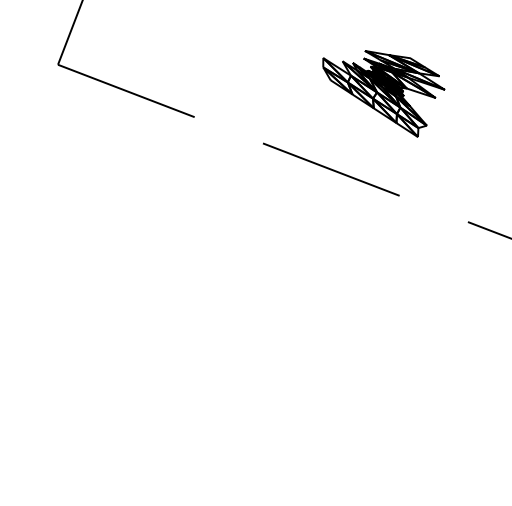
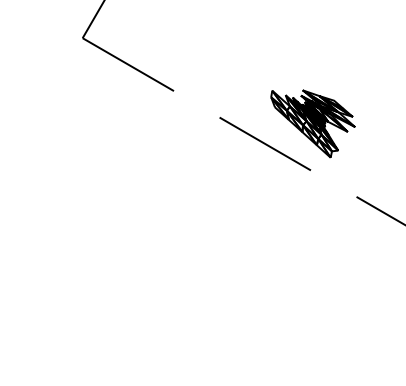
part: (385, 94) -> (312, 123), moved

